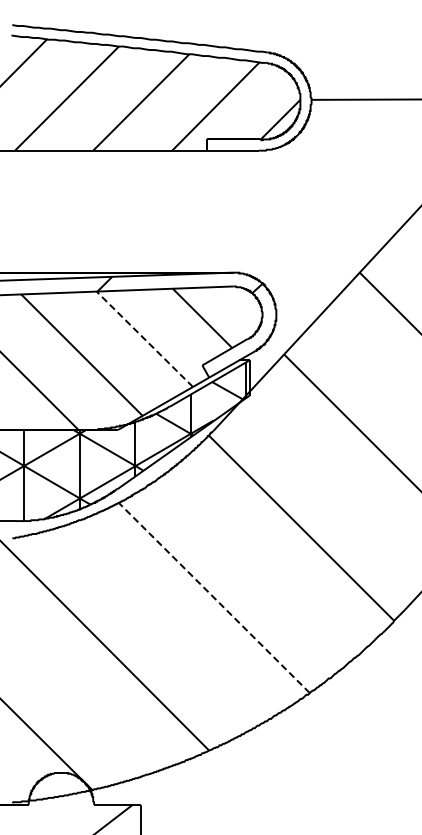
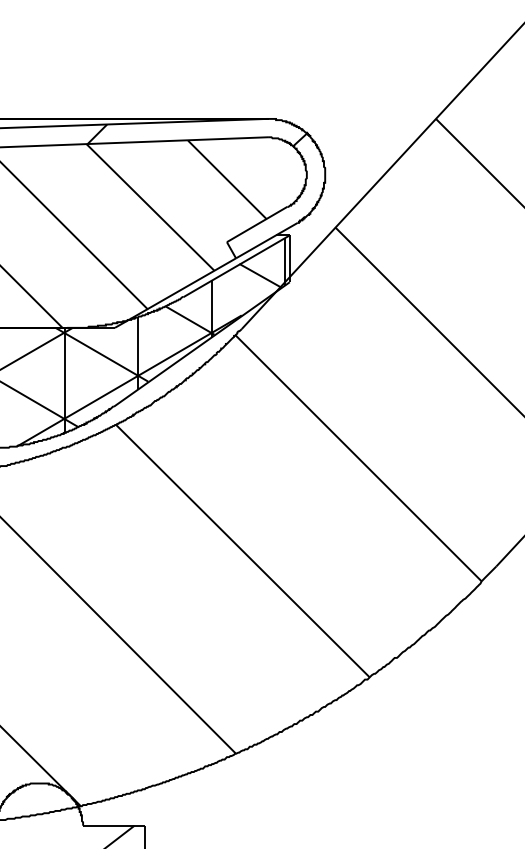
line: (144, 339) -> (150, 207), dashed -> solid
line: (214, 598) -> (243, 551), dashed -> solid

